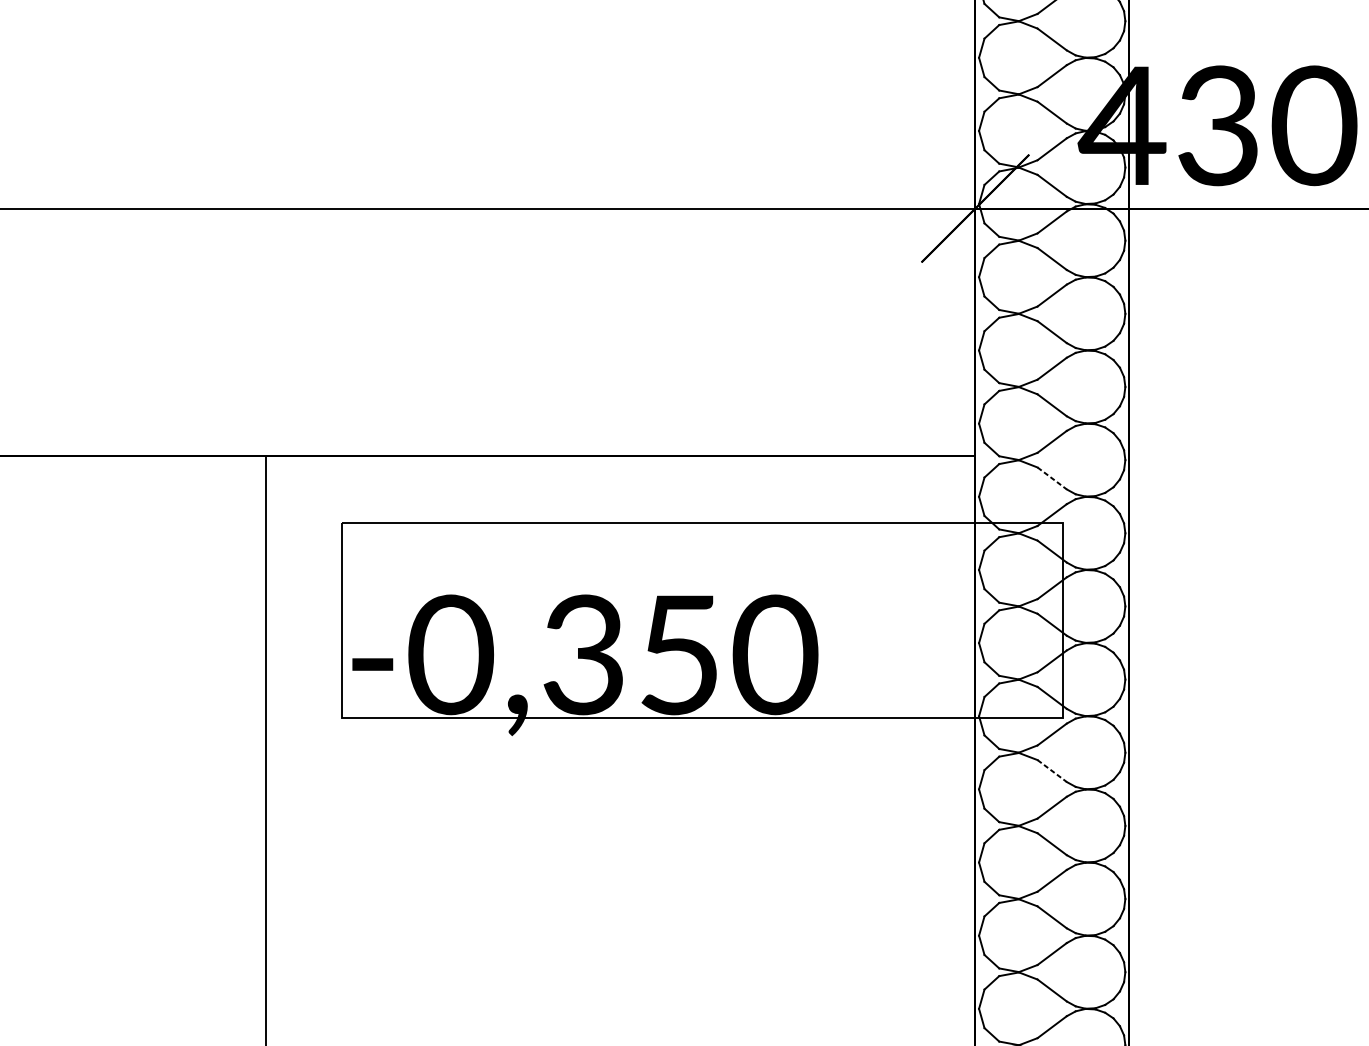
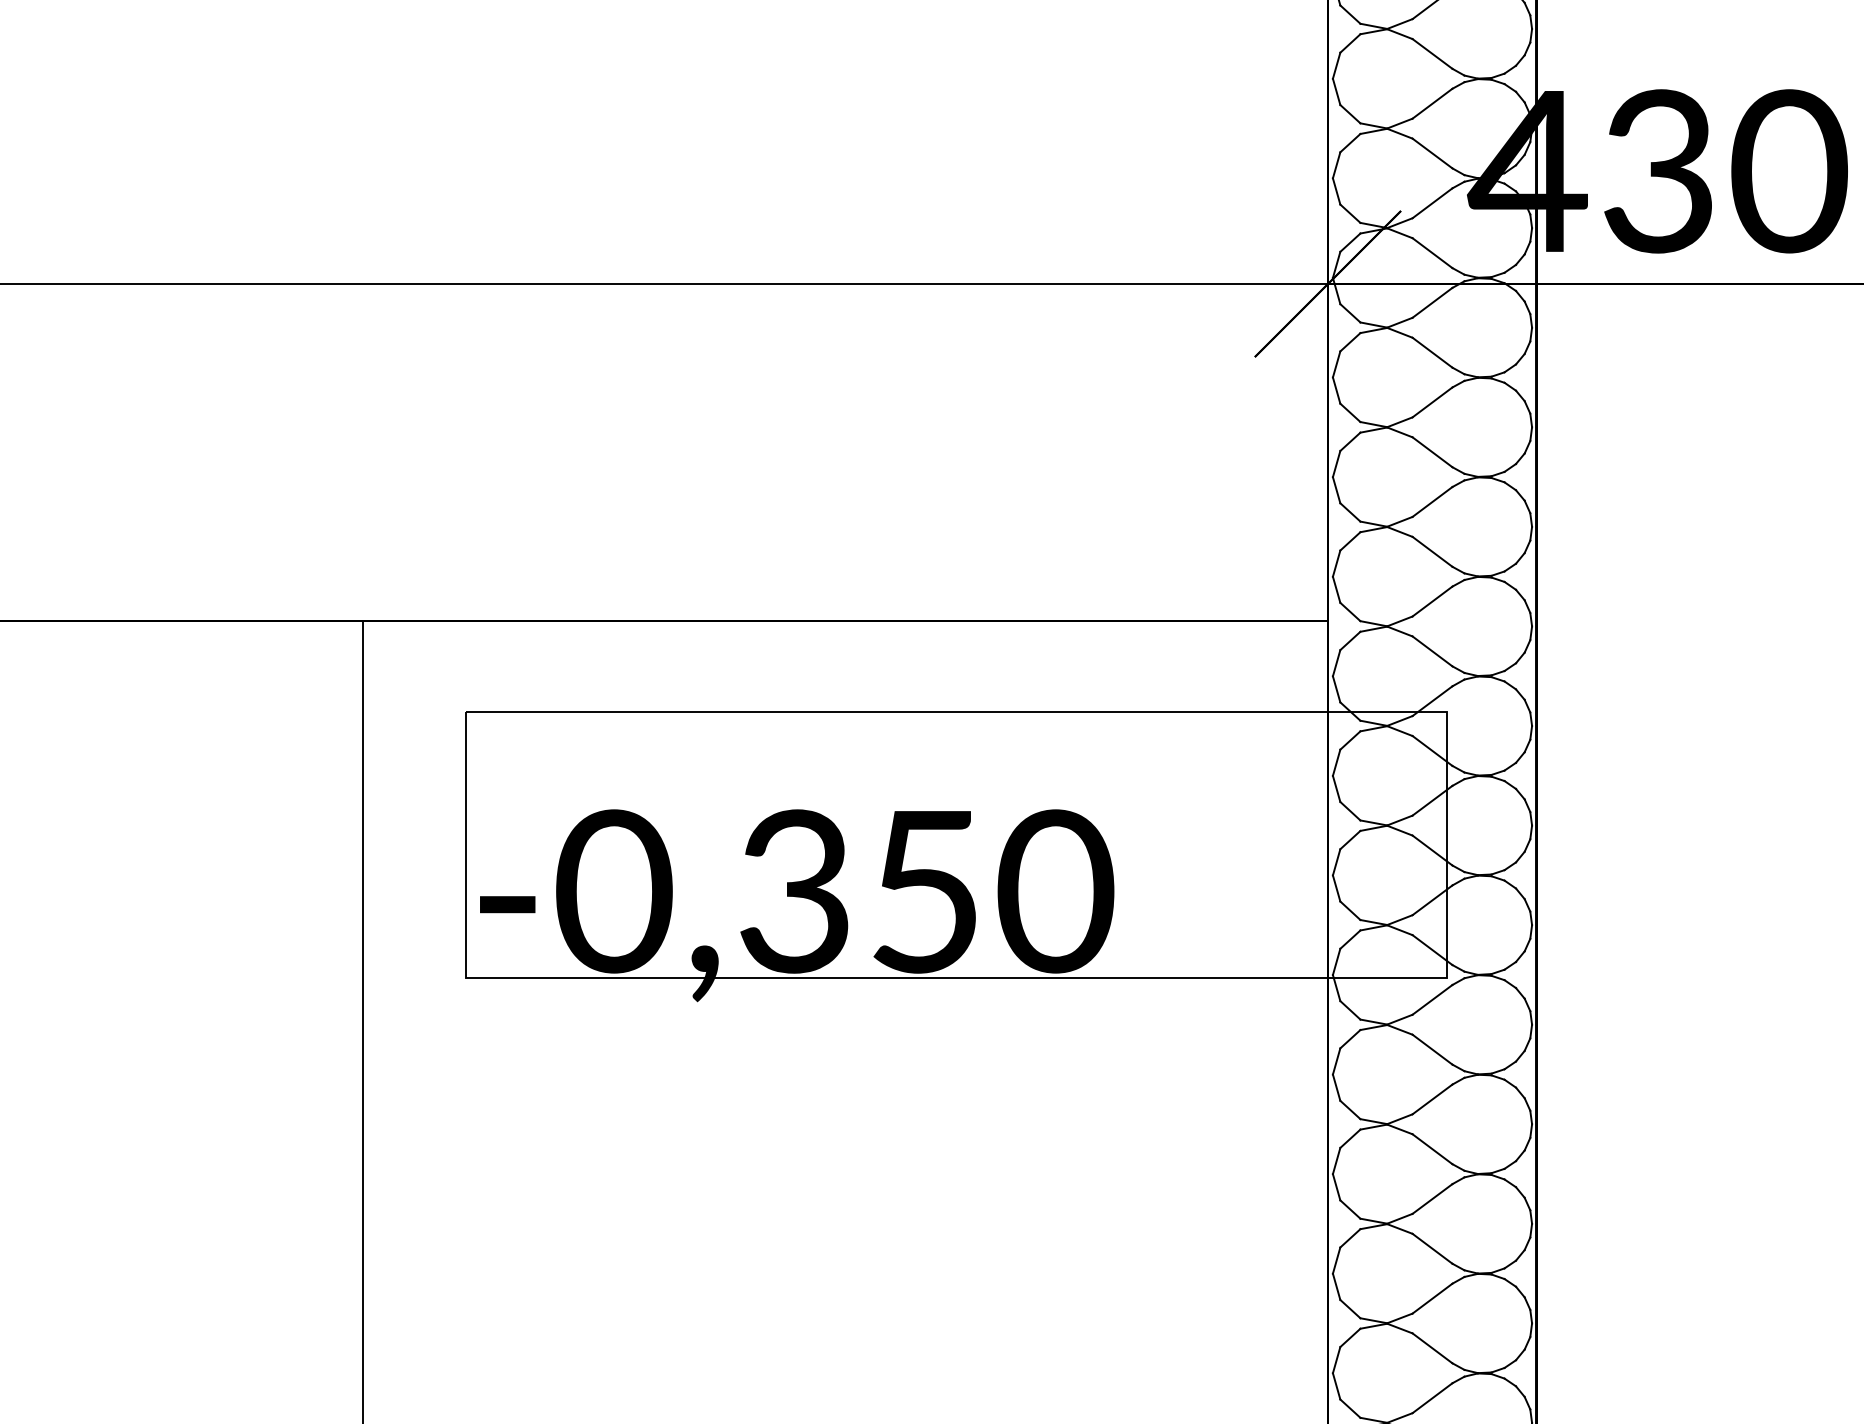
line: (1052, 478) -> (1432, 651), dashed -> solid
line: (1052, 770) -> (1432, 1049), dashed -> solid

